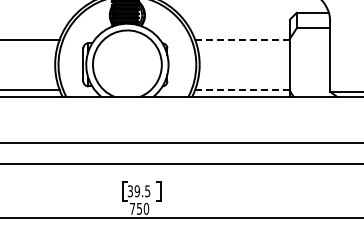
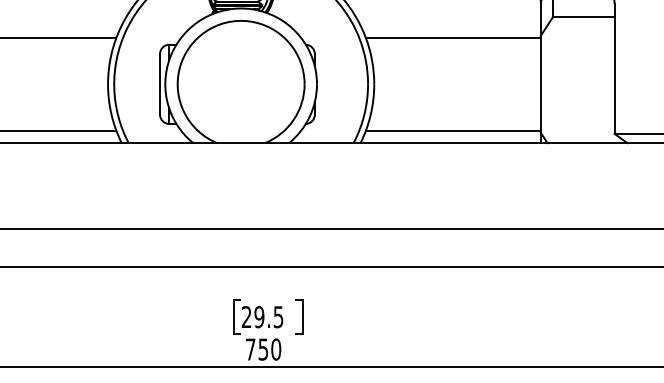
line: (242, 39) -> (453, 37), dashed -> solid
line: (243, 90) -> (454, 131), dashed -> solid
text: (129, 191) -> (245, 317), 39.5 -> 29.5

